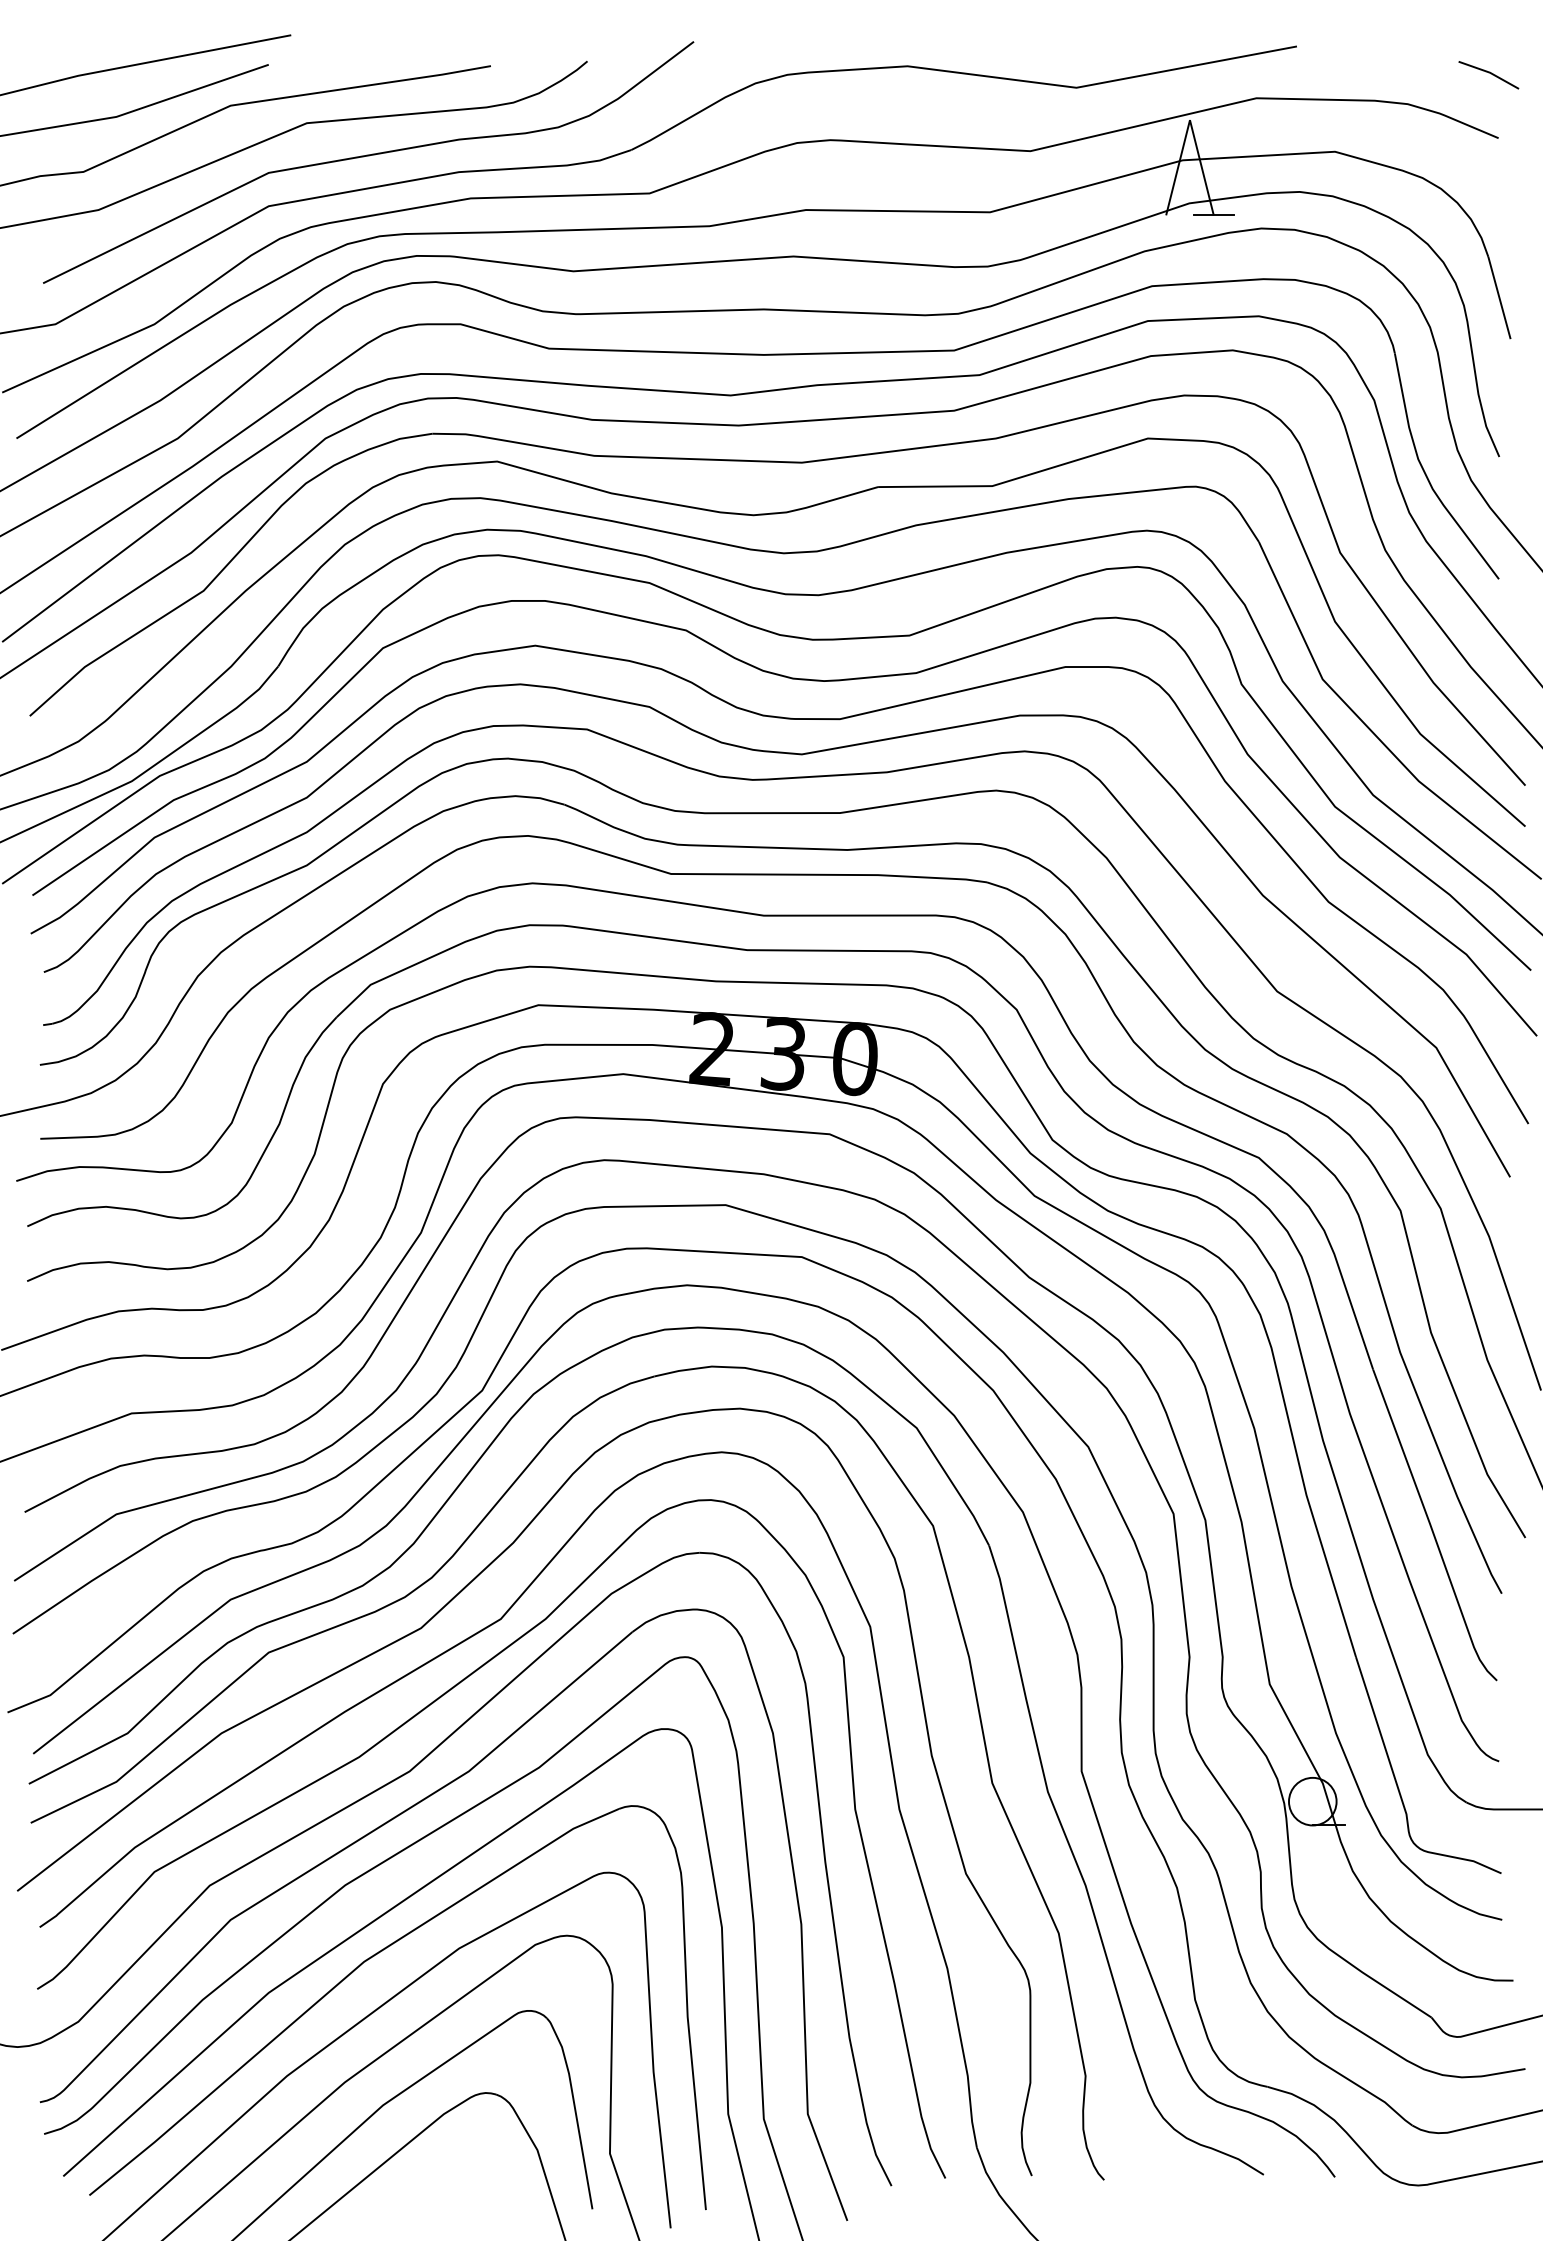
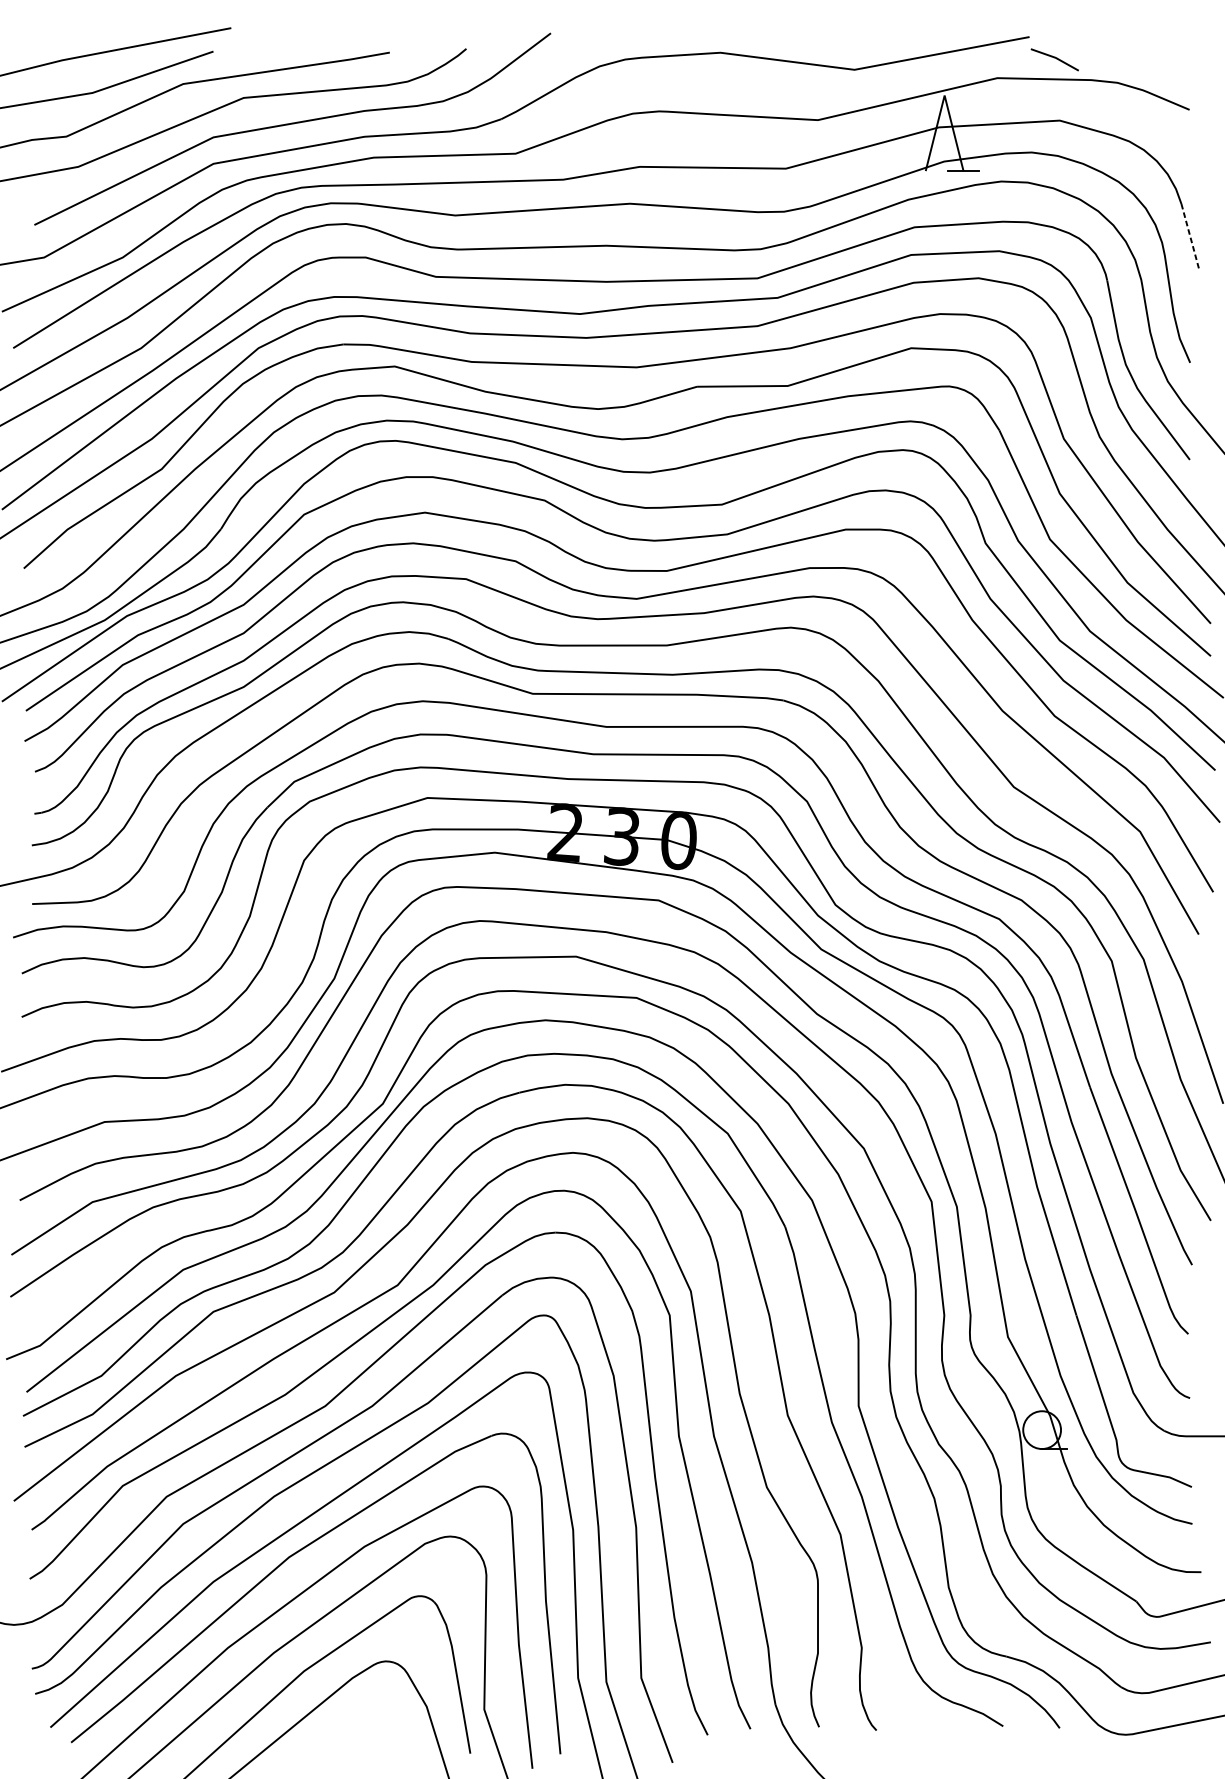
line: (1488, 73) -> (1054, 58), moved
line: (1499, 298) -> (1190, 237), solid -> dashed

